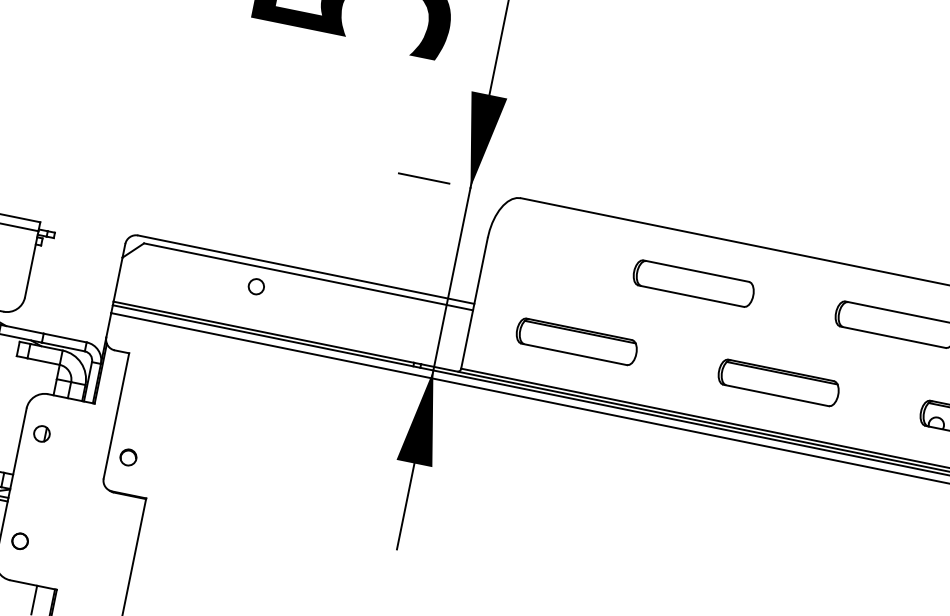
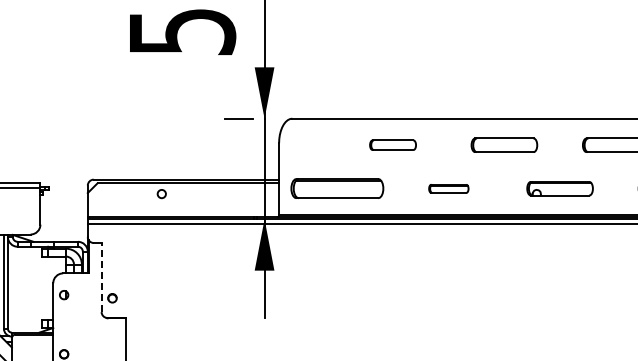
part: (692, 281) -> (392, 144), size x0.7
part: (577, 341) -> (337, 188), size x1.4
part: (778, 382) -> (448, 188), size x0.6
line: (116, 415) -> (101, 277), solid -> dashed

